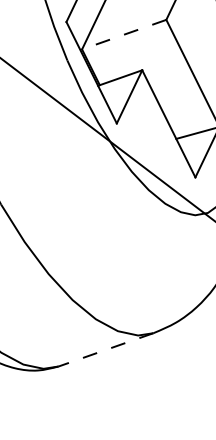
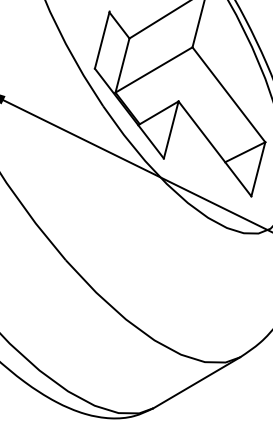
line: (124, 34) -> (154, 69), dashed -> solid
line: (105, 350) -> (196, 383), dashed -> solid

